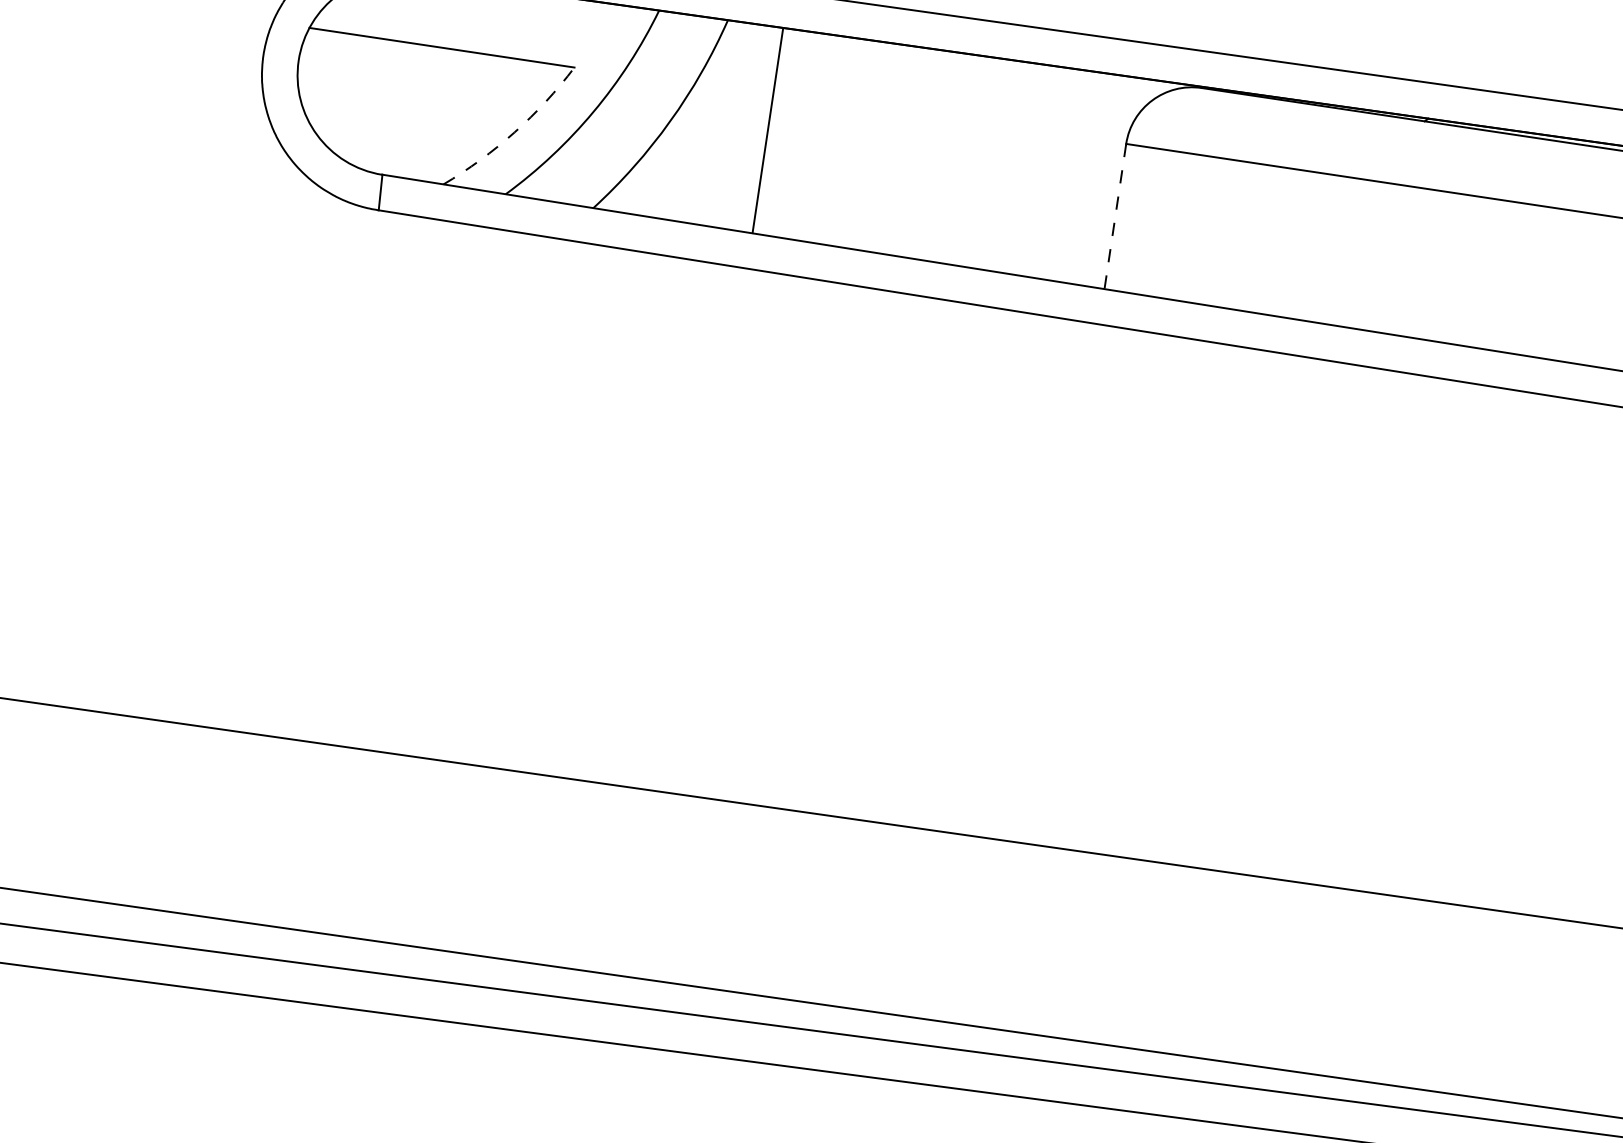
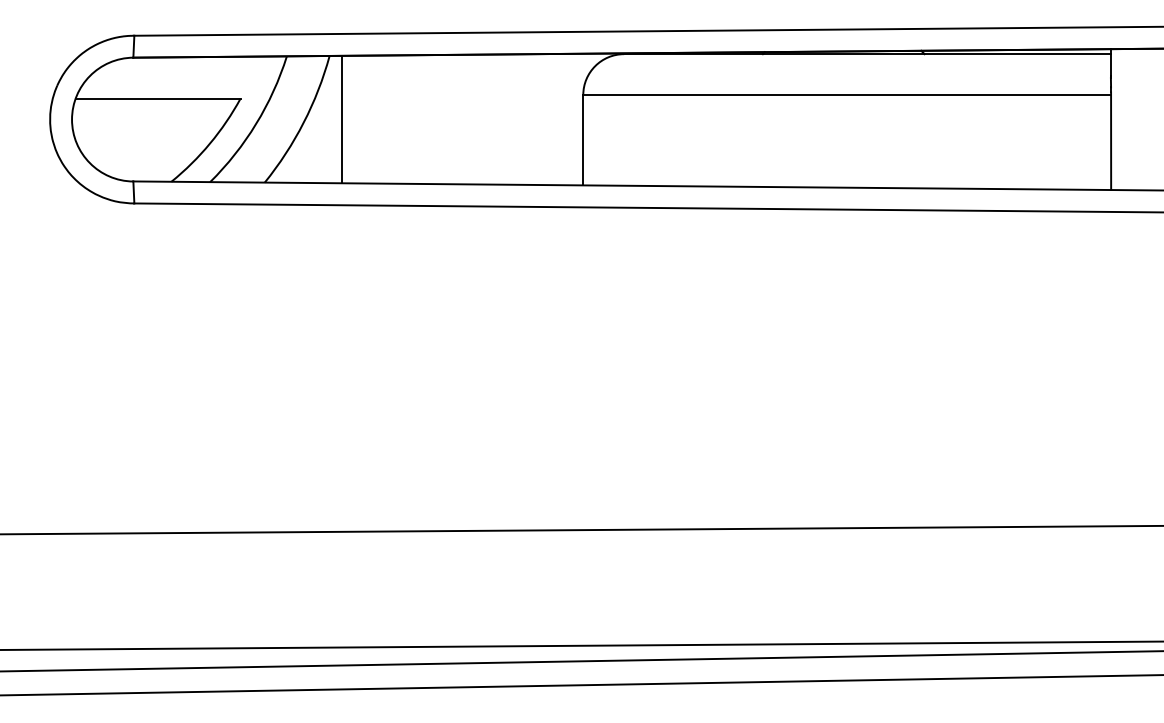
line: (767, 130) -> (341, 119), moved
arc: (515, 132) -> (210, 143), dashed -> solid
line: (1115, 217) -> (583, 140), dashed -> solid

